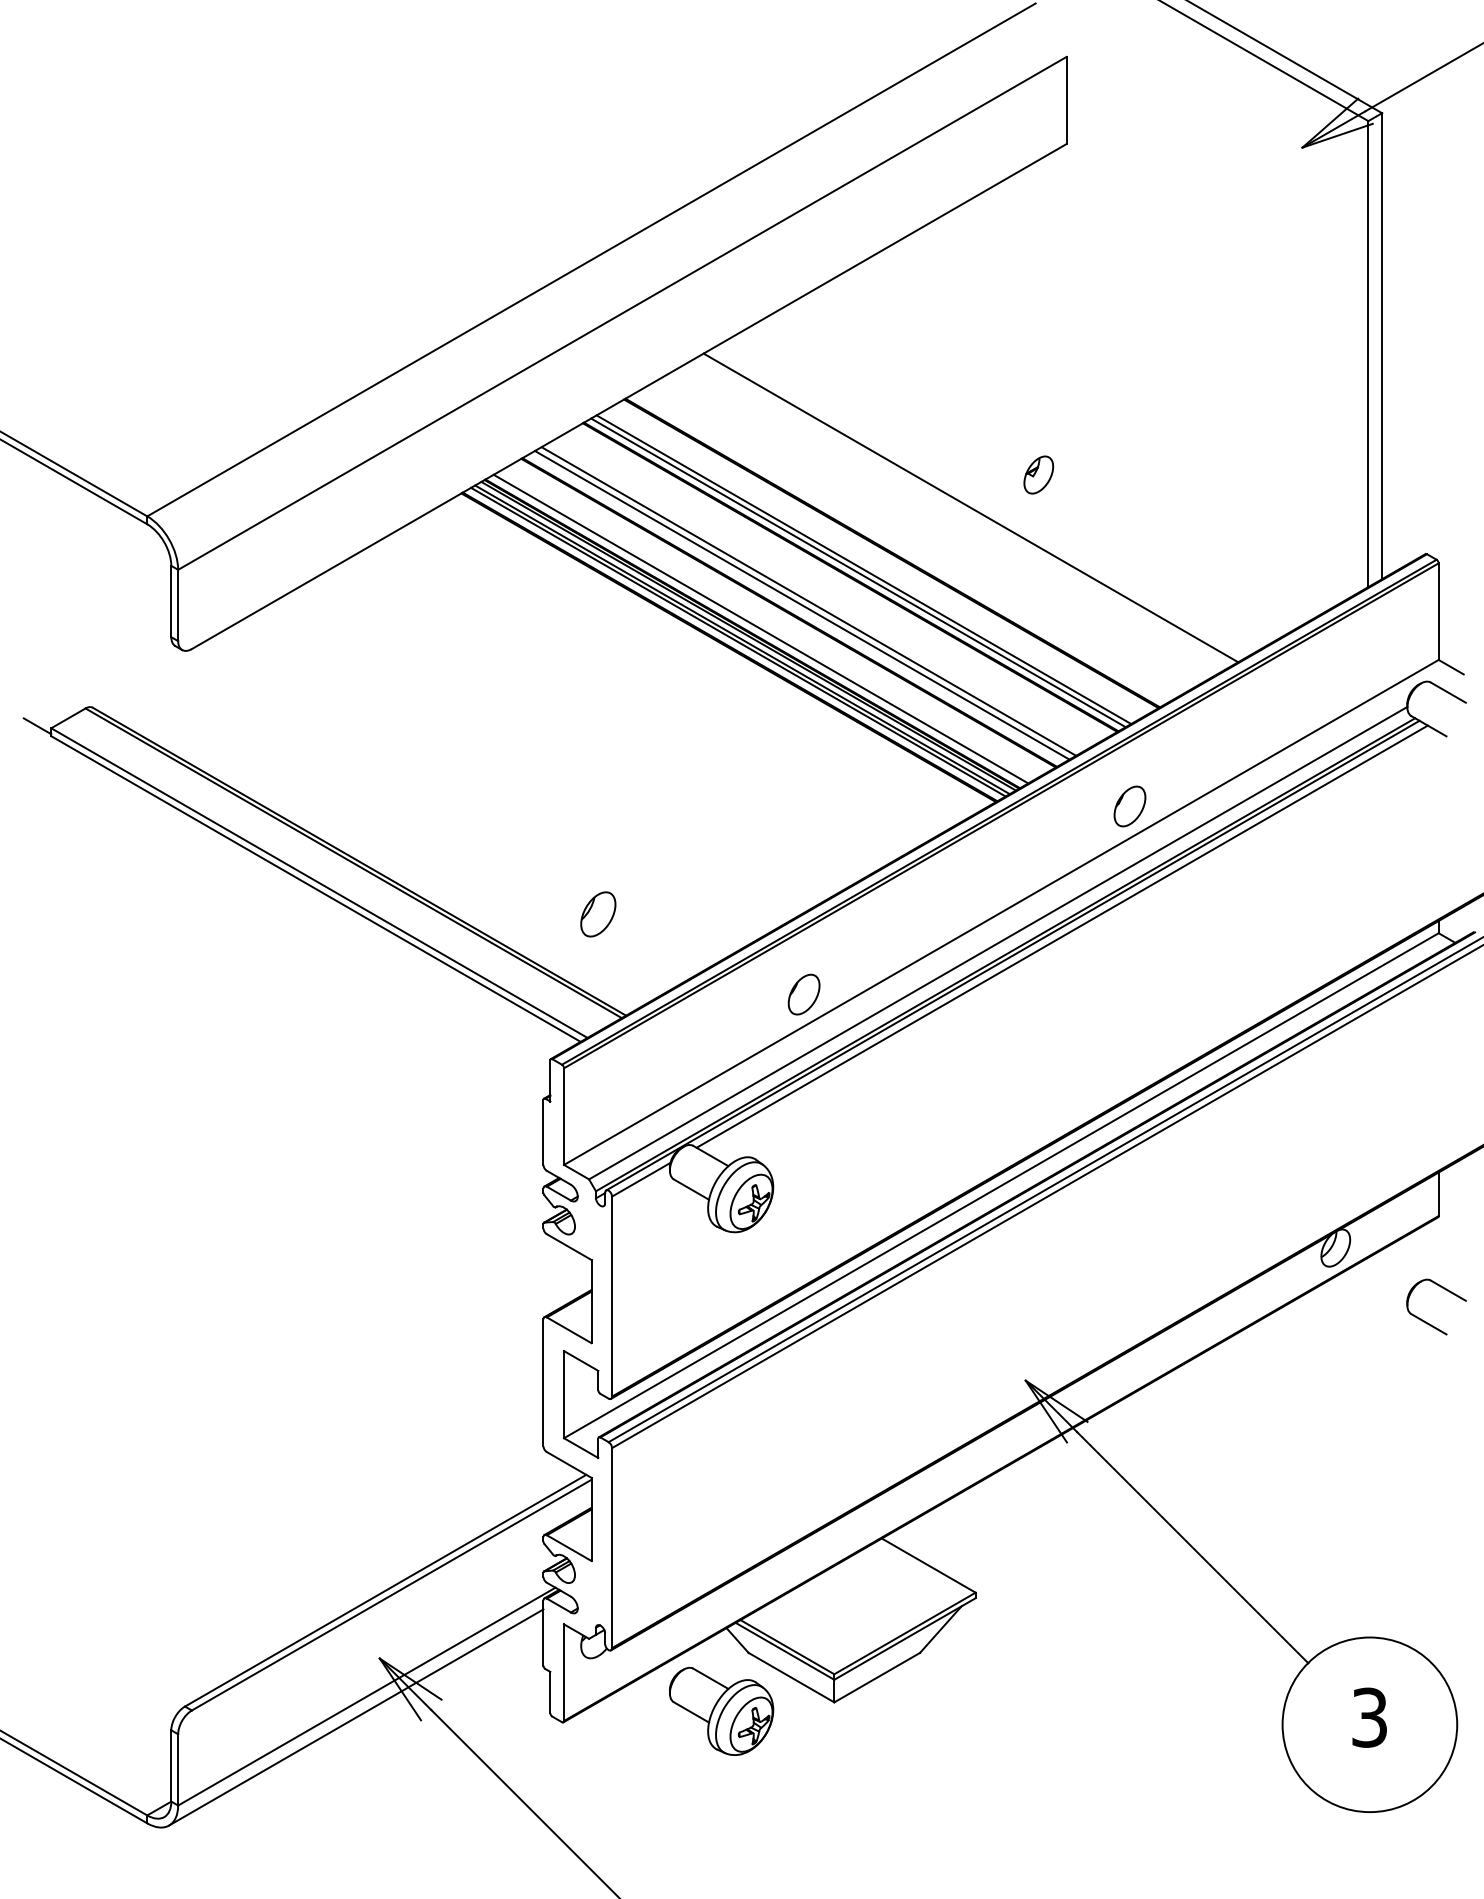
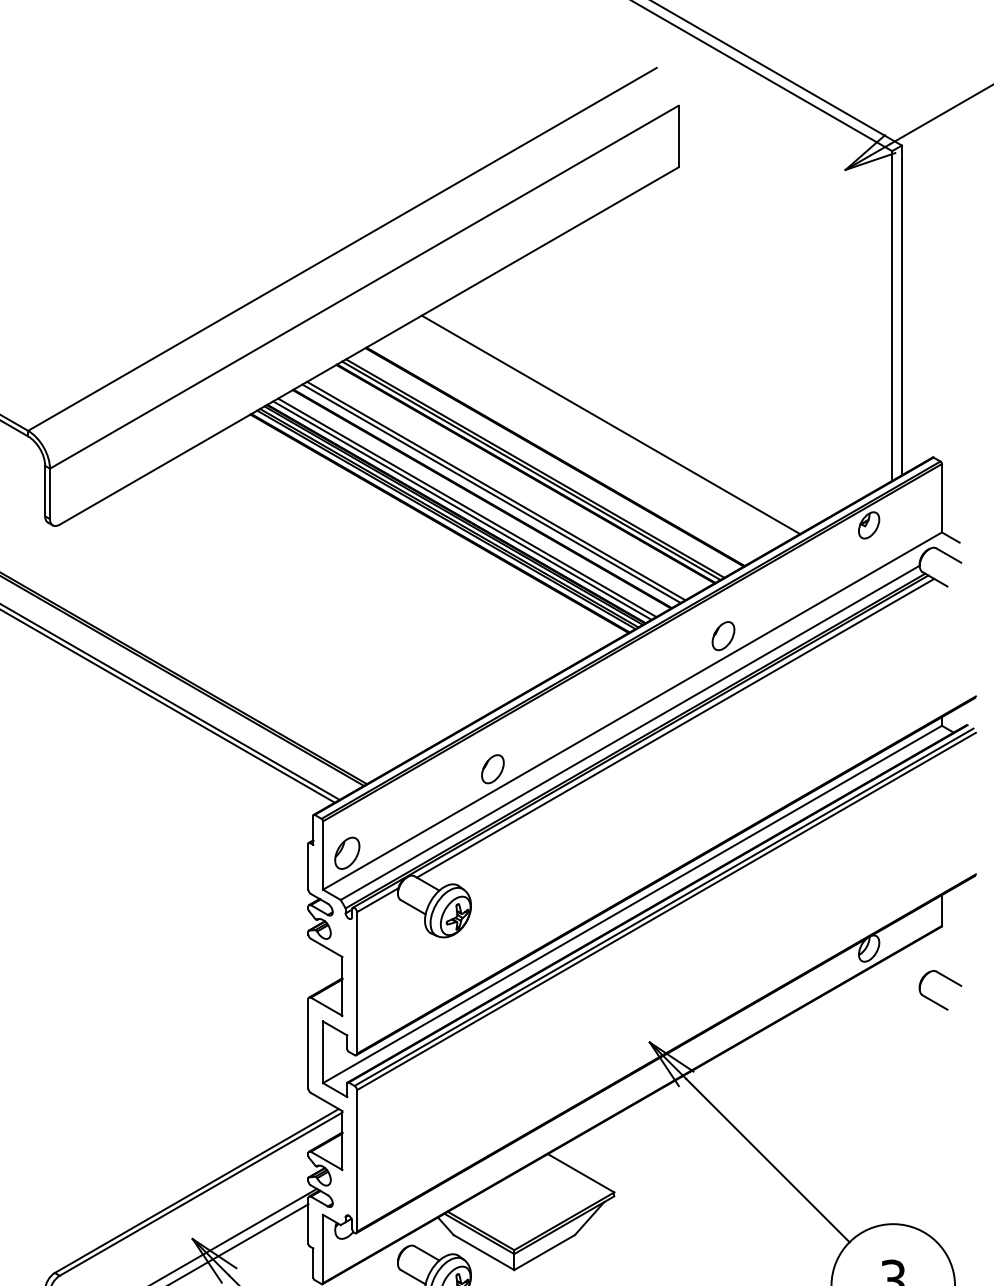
part: (1038, 474) -> (868, 525), moved
line: (767, 624) -> (467, 507), added
part: (598, 914) -> (347, 853), moved

